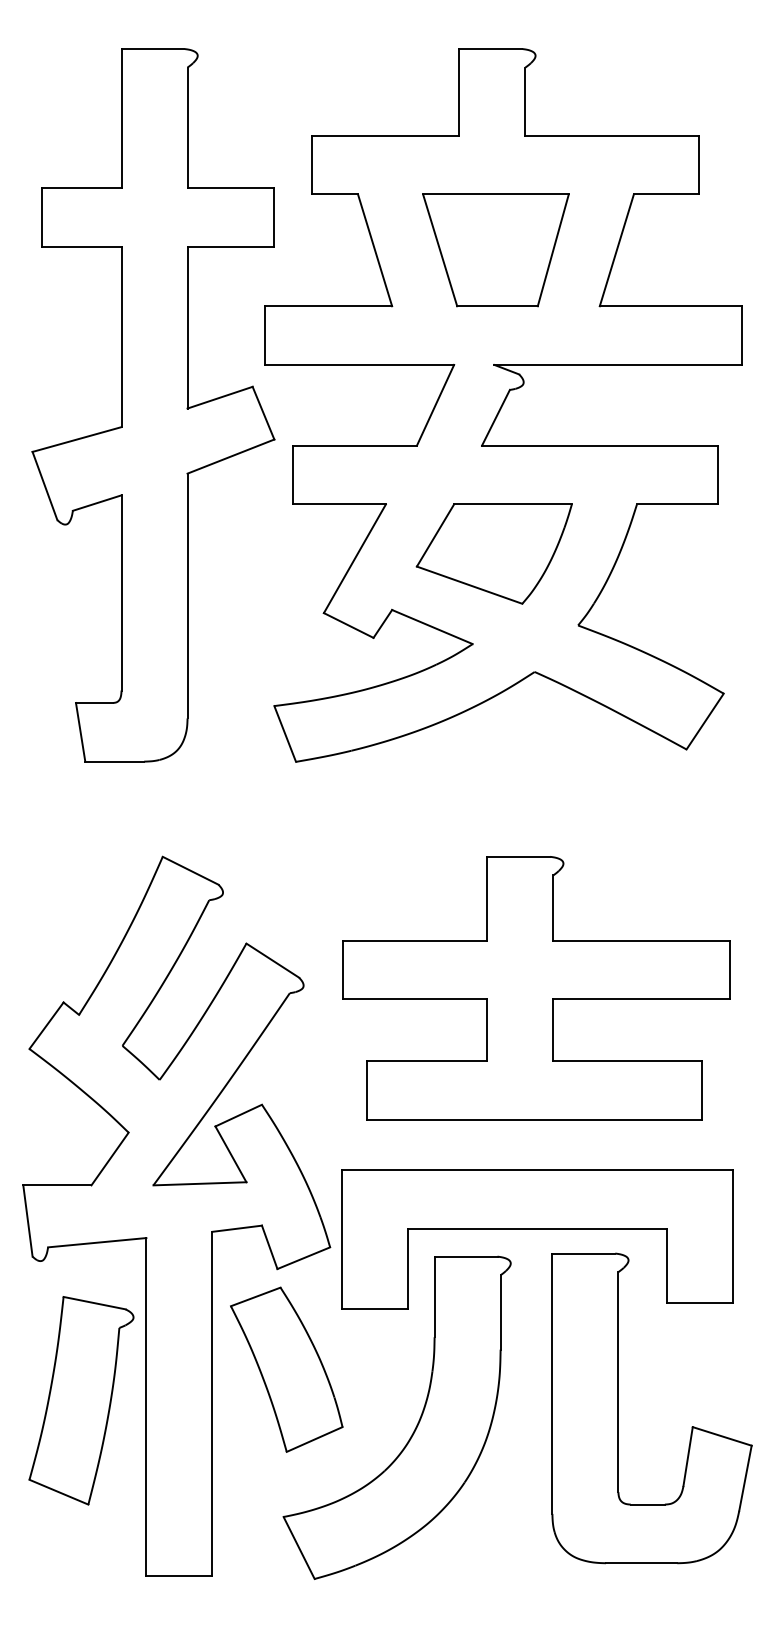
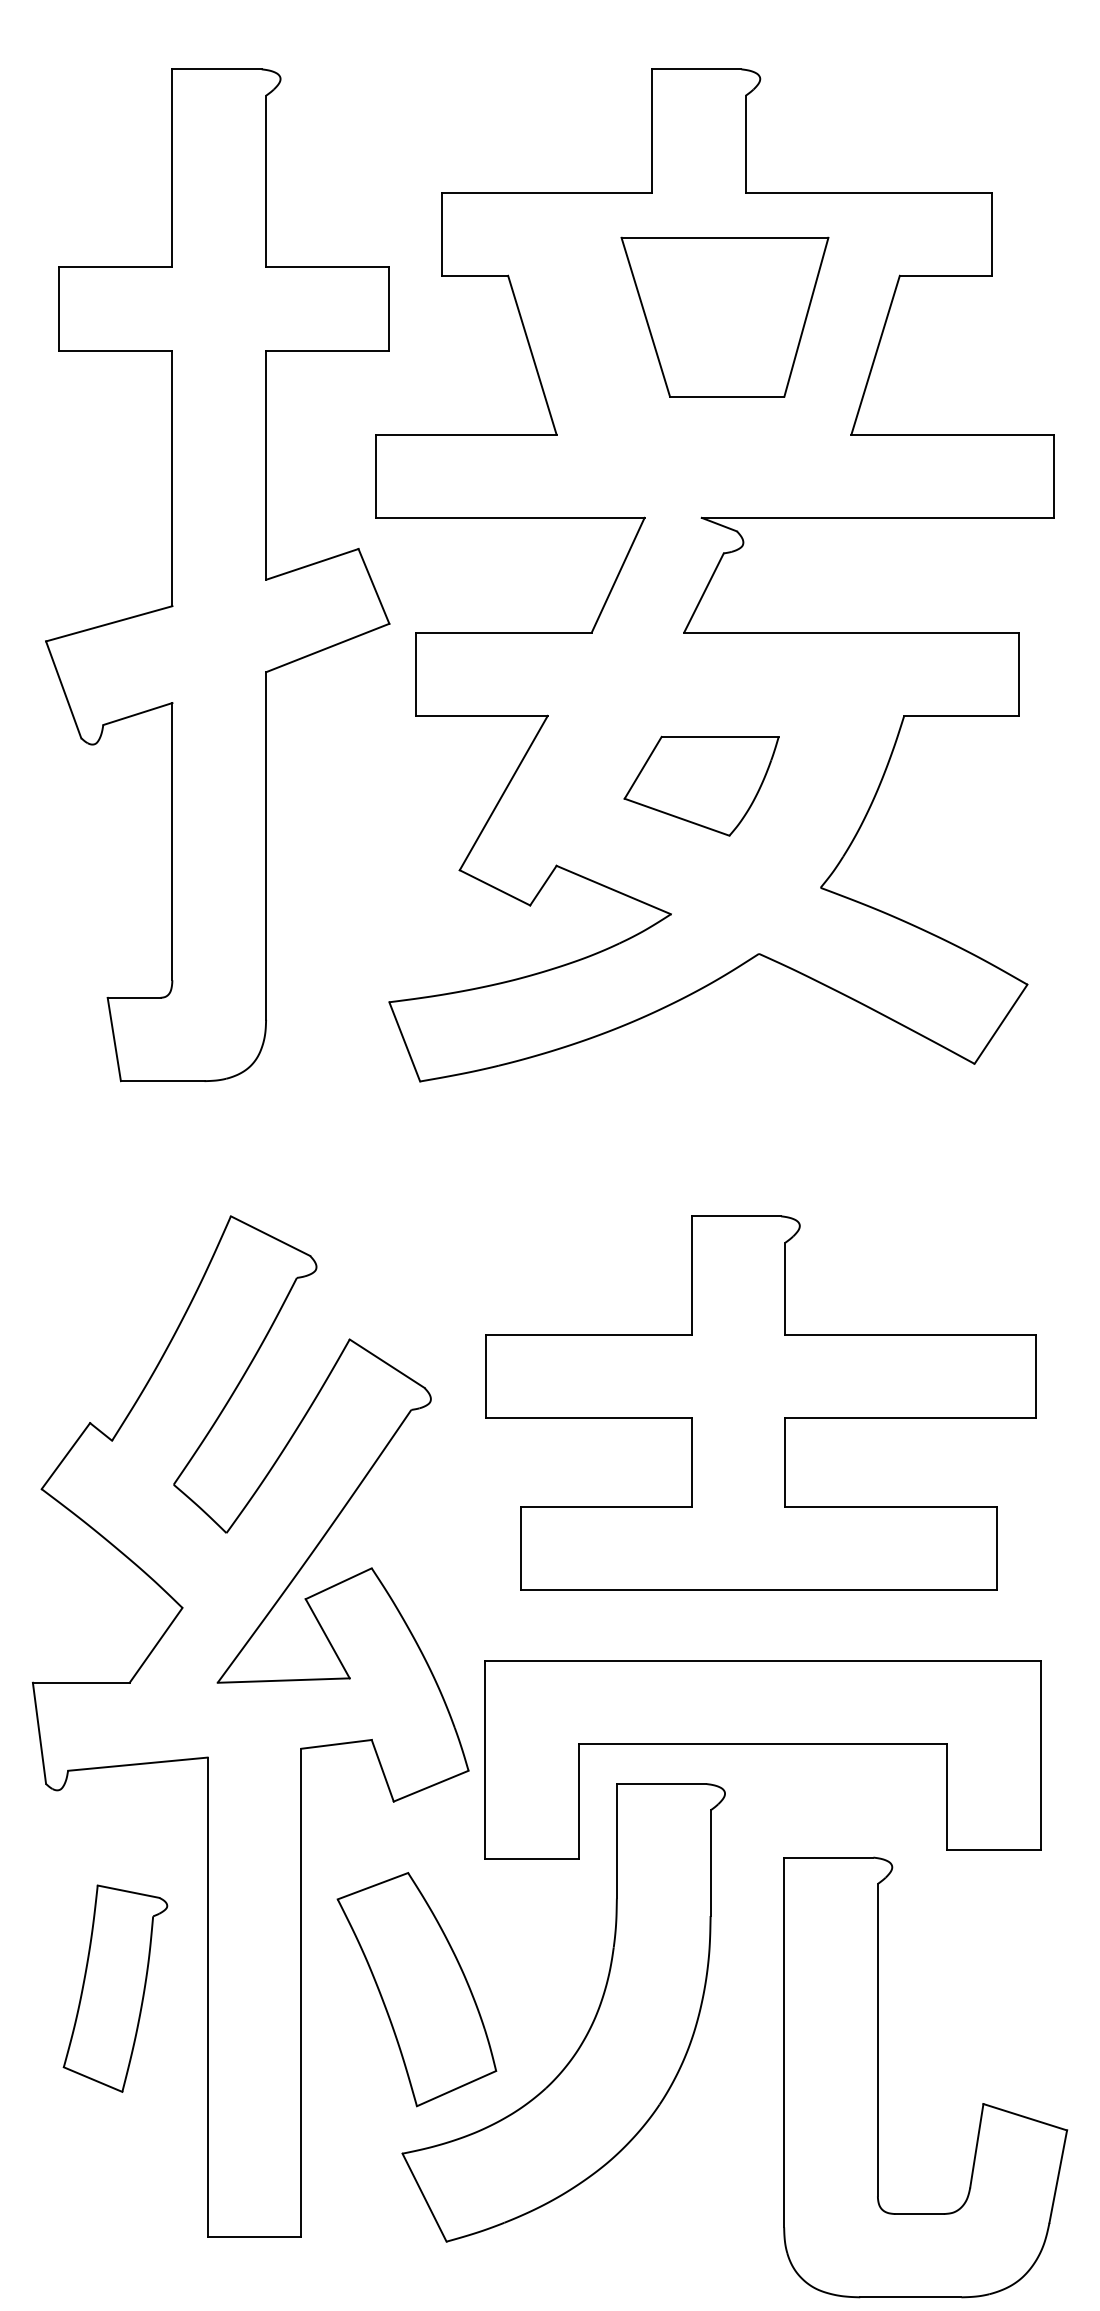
part: (495, 249) -> (724, 316), moved
part: (494, 553) -> (701, 785), size x0.7
part: (286, 1369) -> (416, 1989), moved
part: (81, 1400) -> (115, 1988), size x0.7
part: (618, 1408) -> (878, 2077), moved

